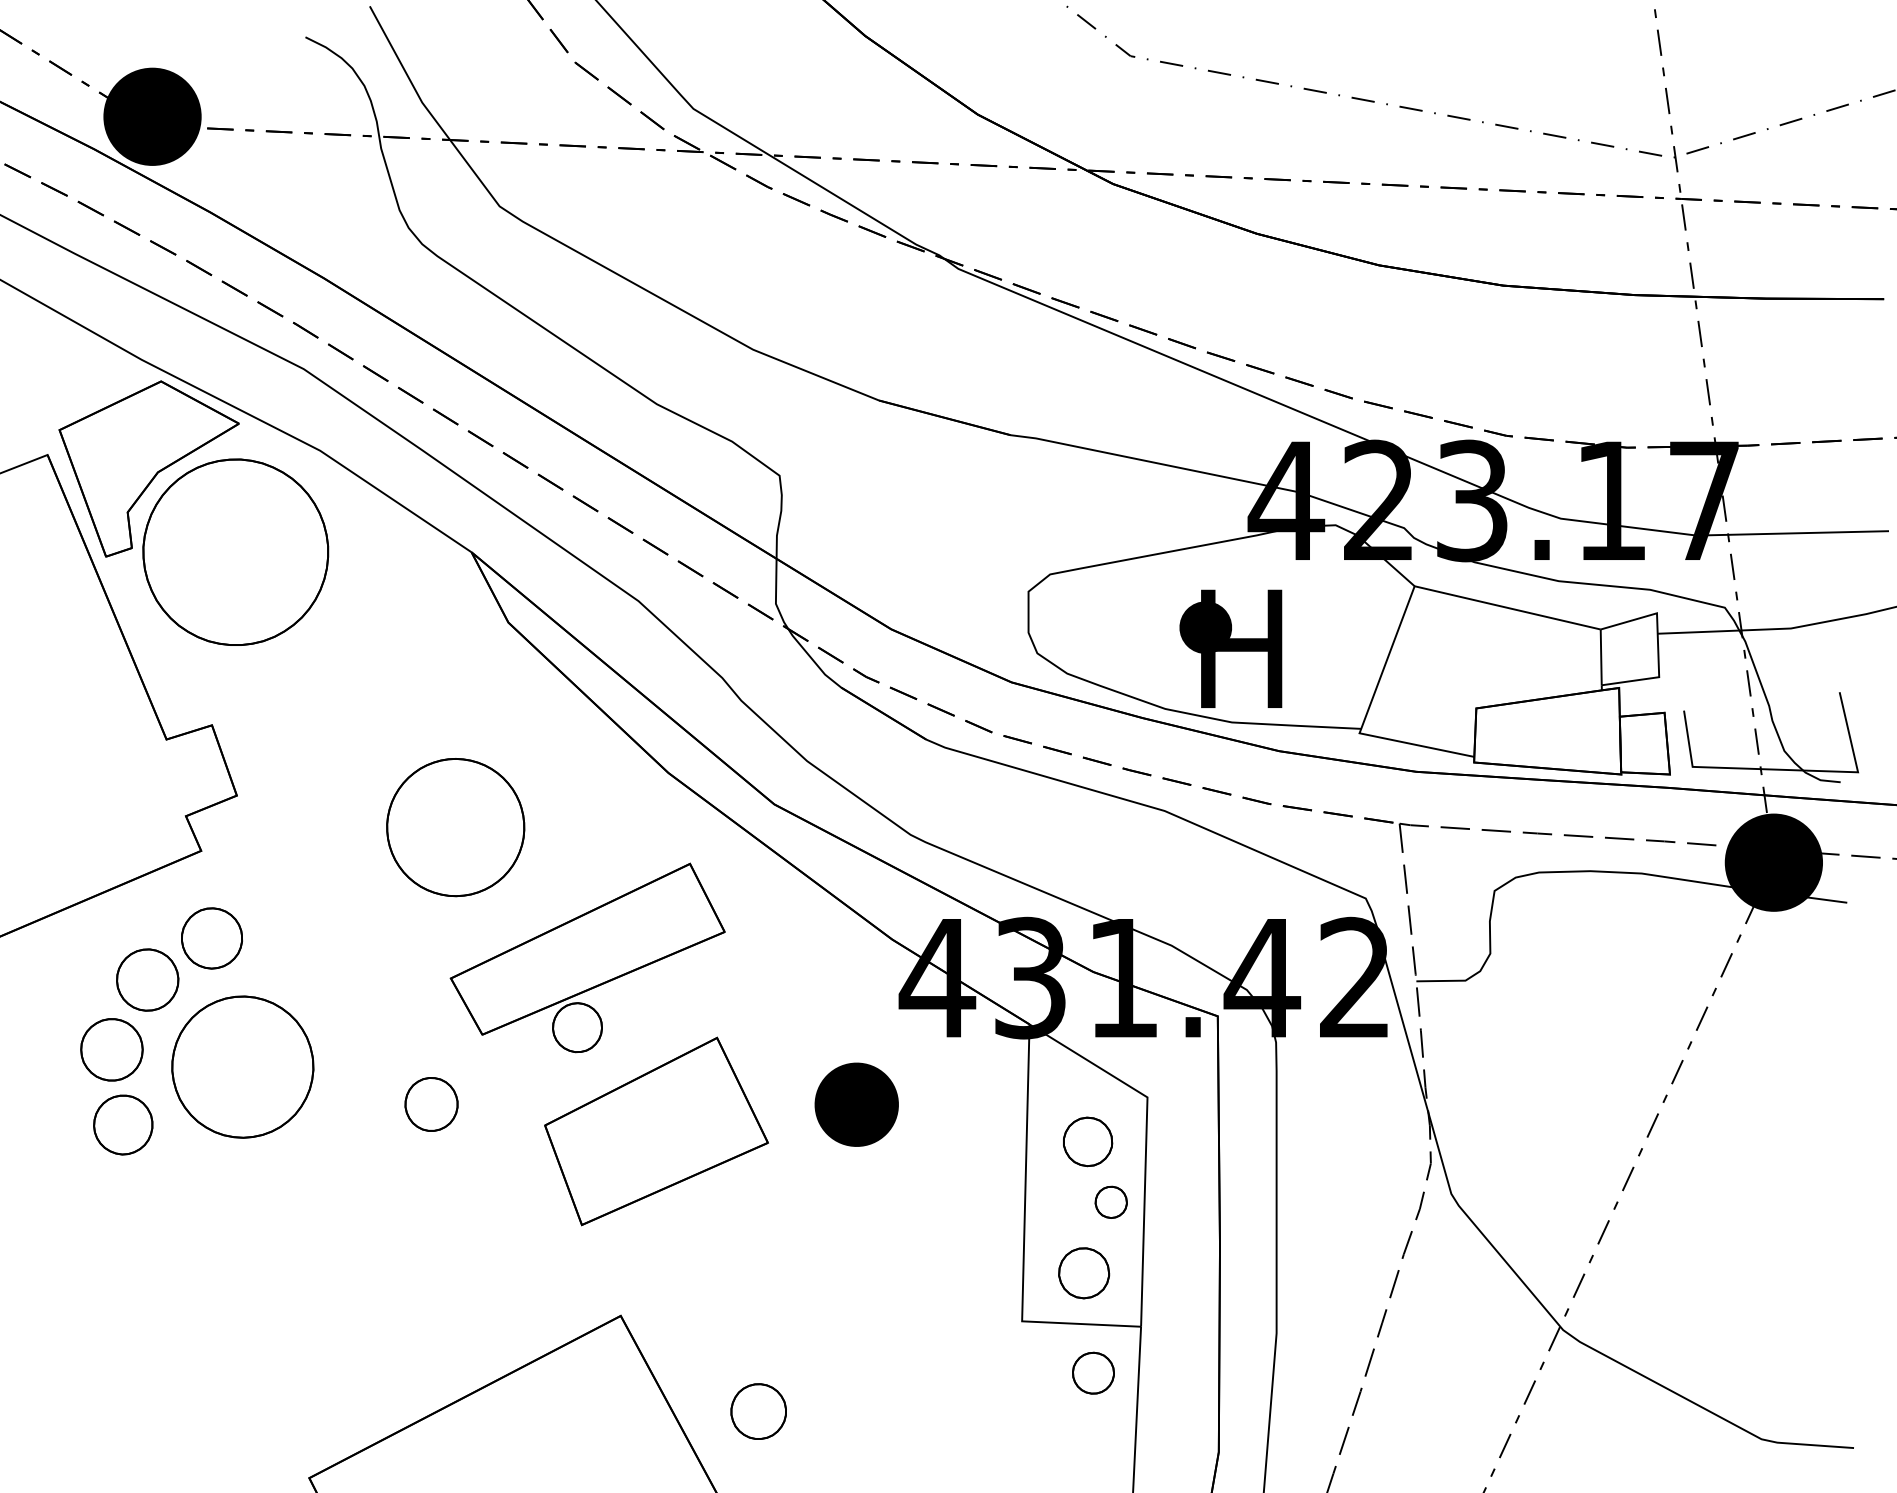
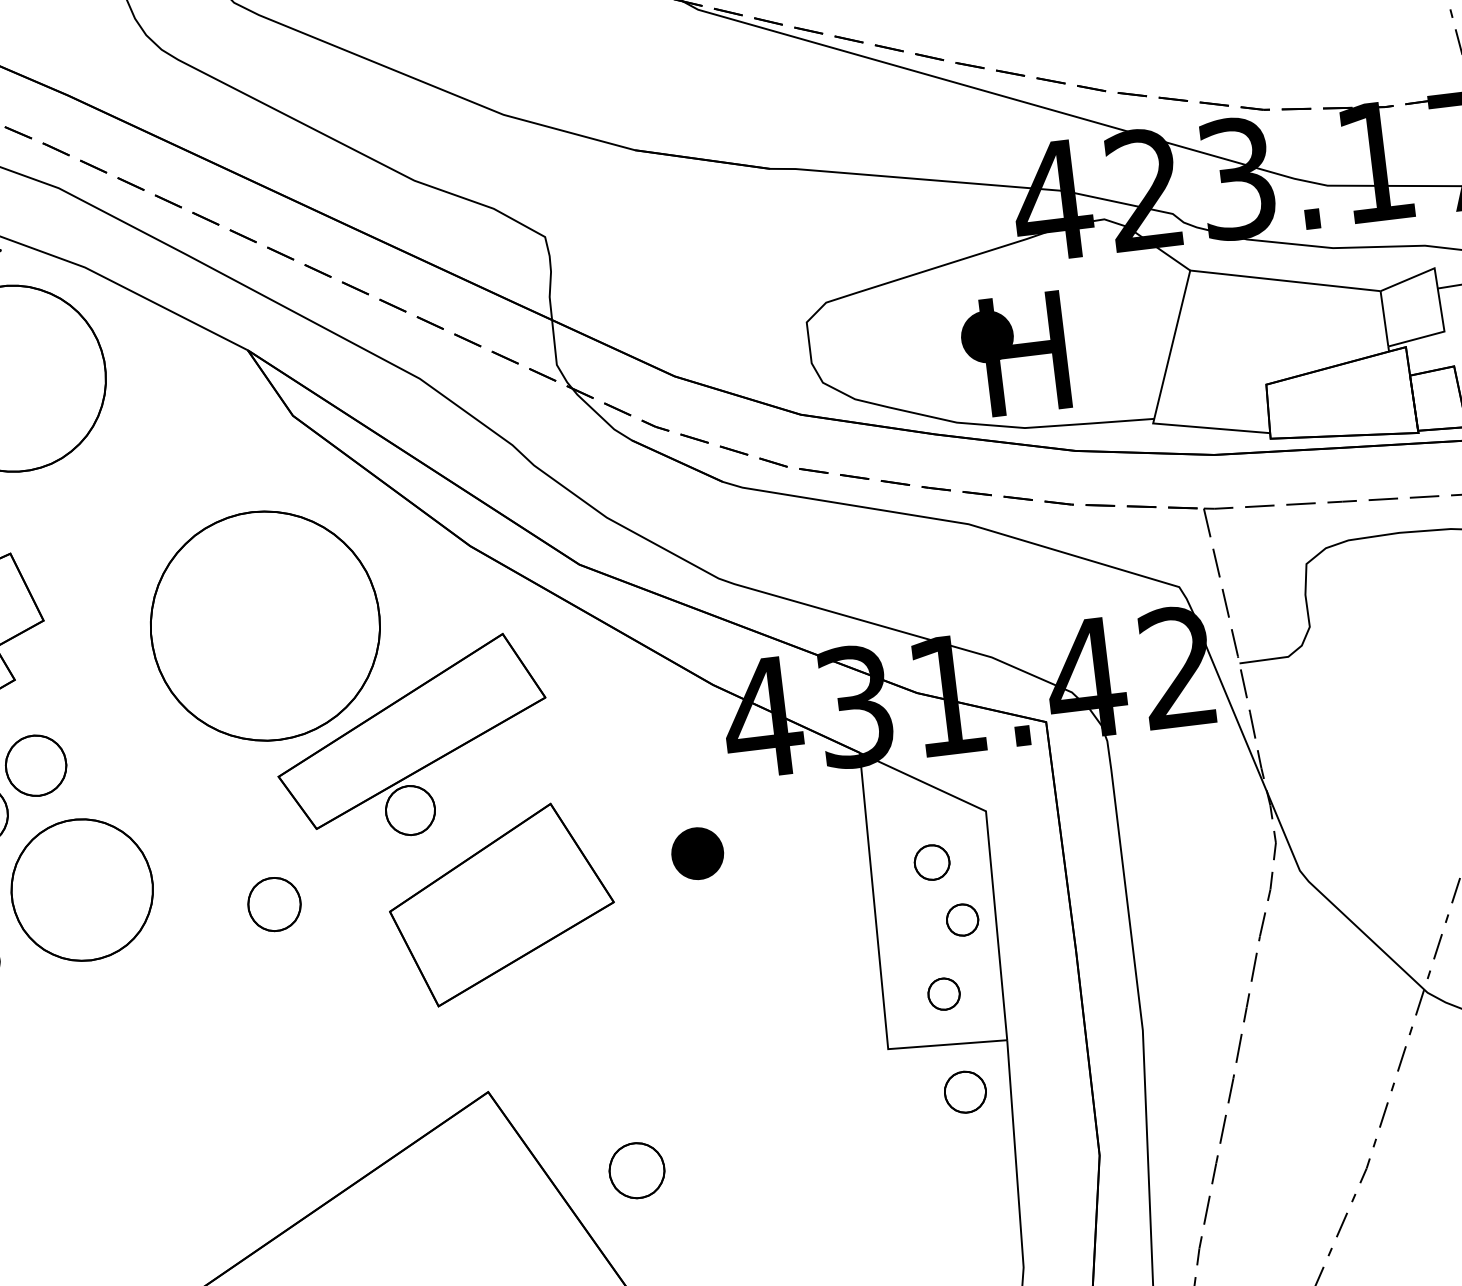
part: (455, 827) -> (264, 626), size x1.67
part: (856, 1104) -> (697, 853), size x0.62
part: (1087, 1141) -> (931, 862), size x0.71
part: (1083, 1273) -> (943, 994), size x0.62

